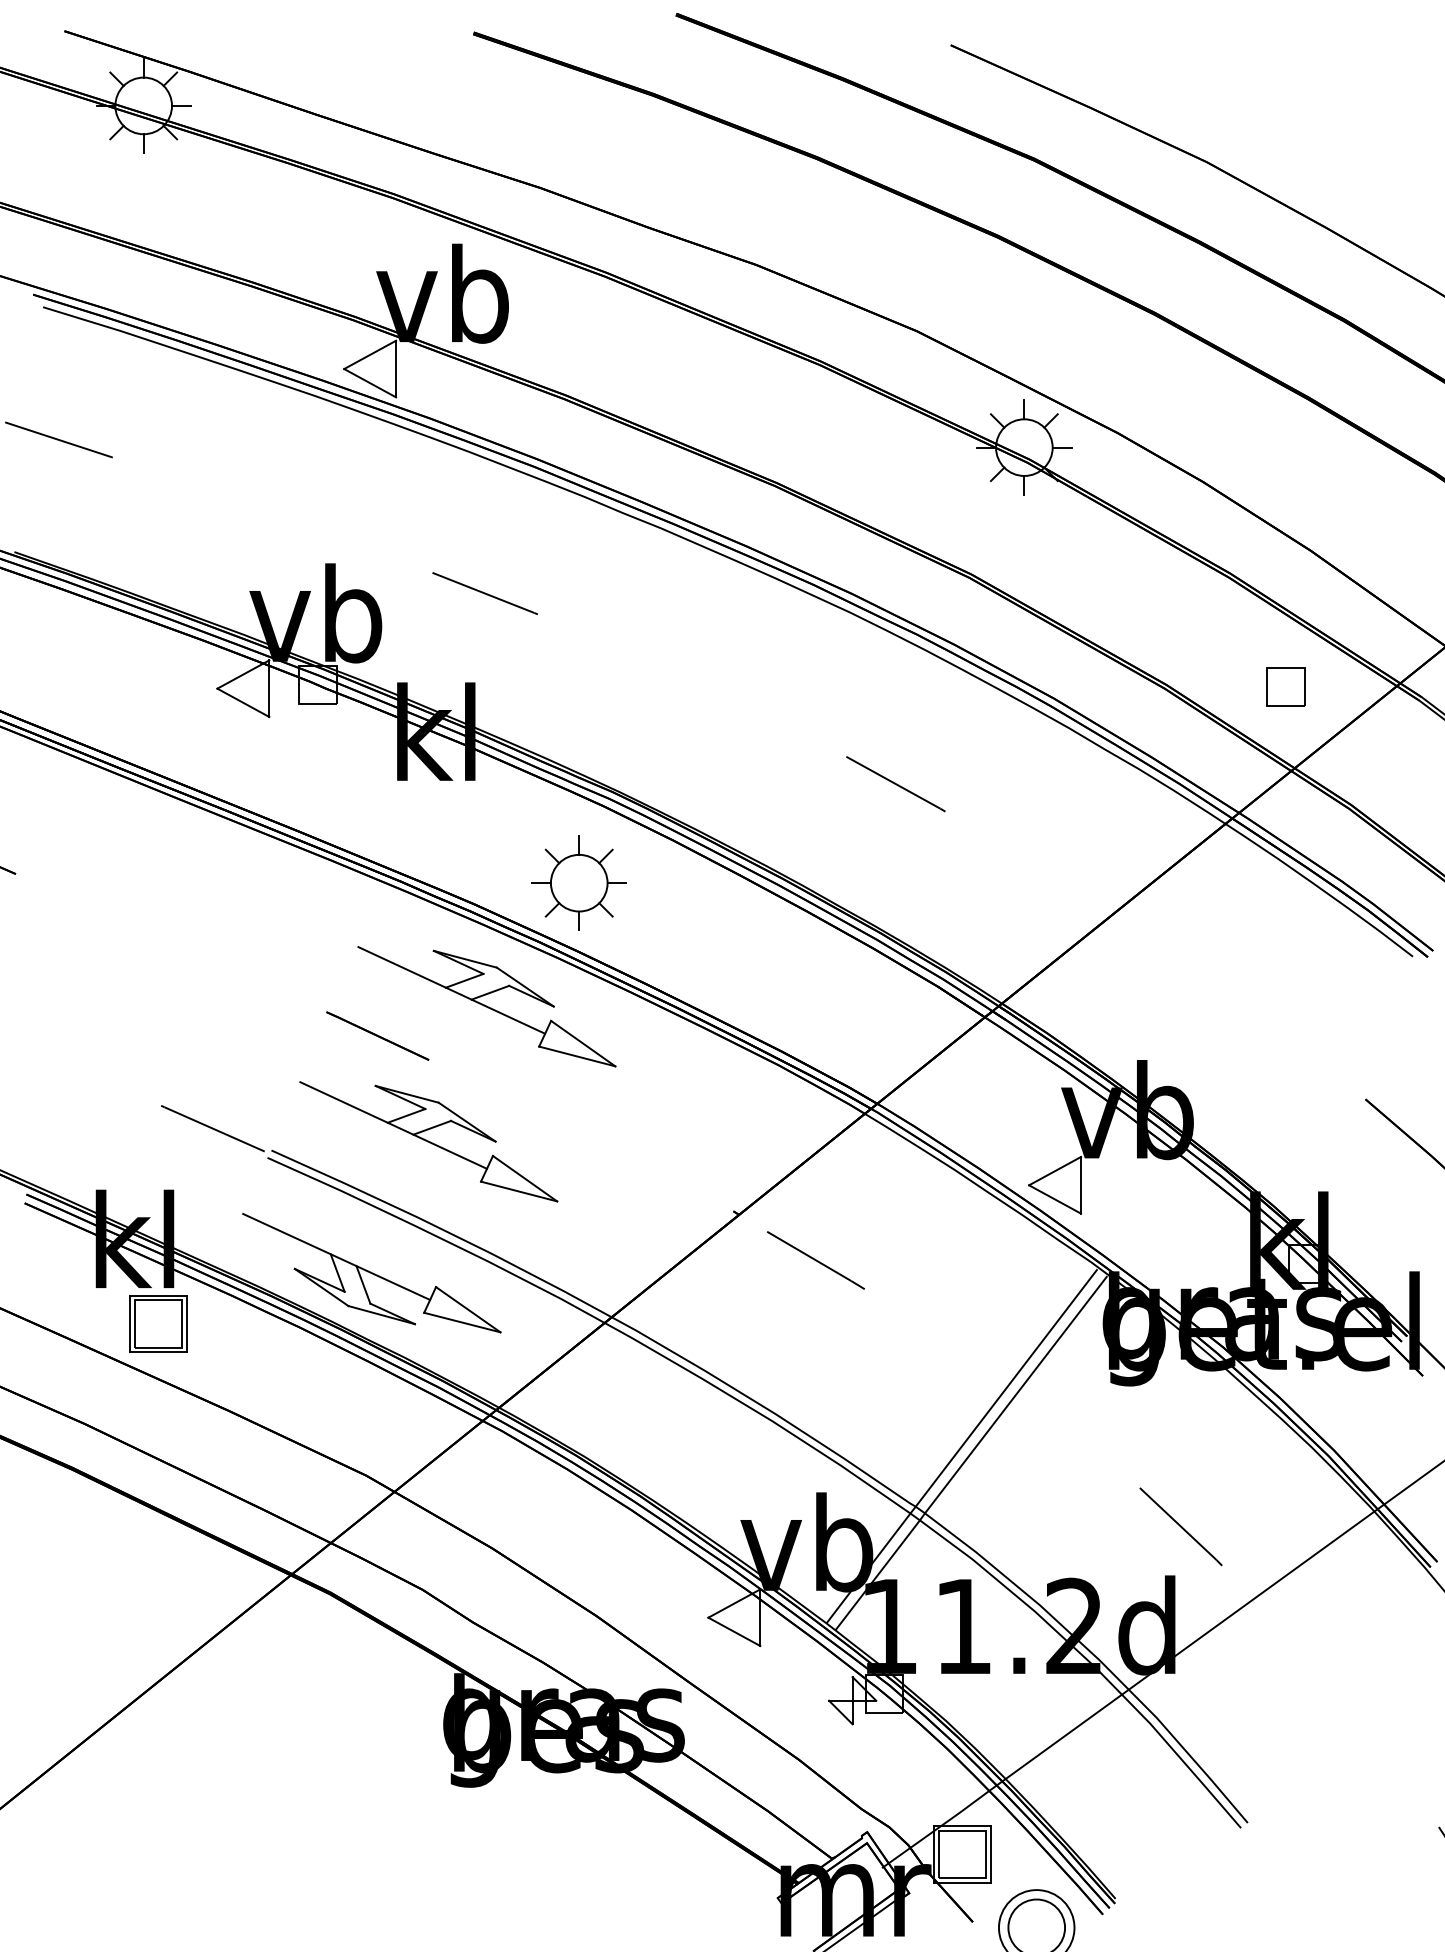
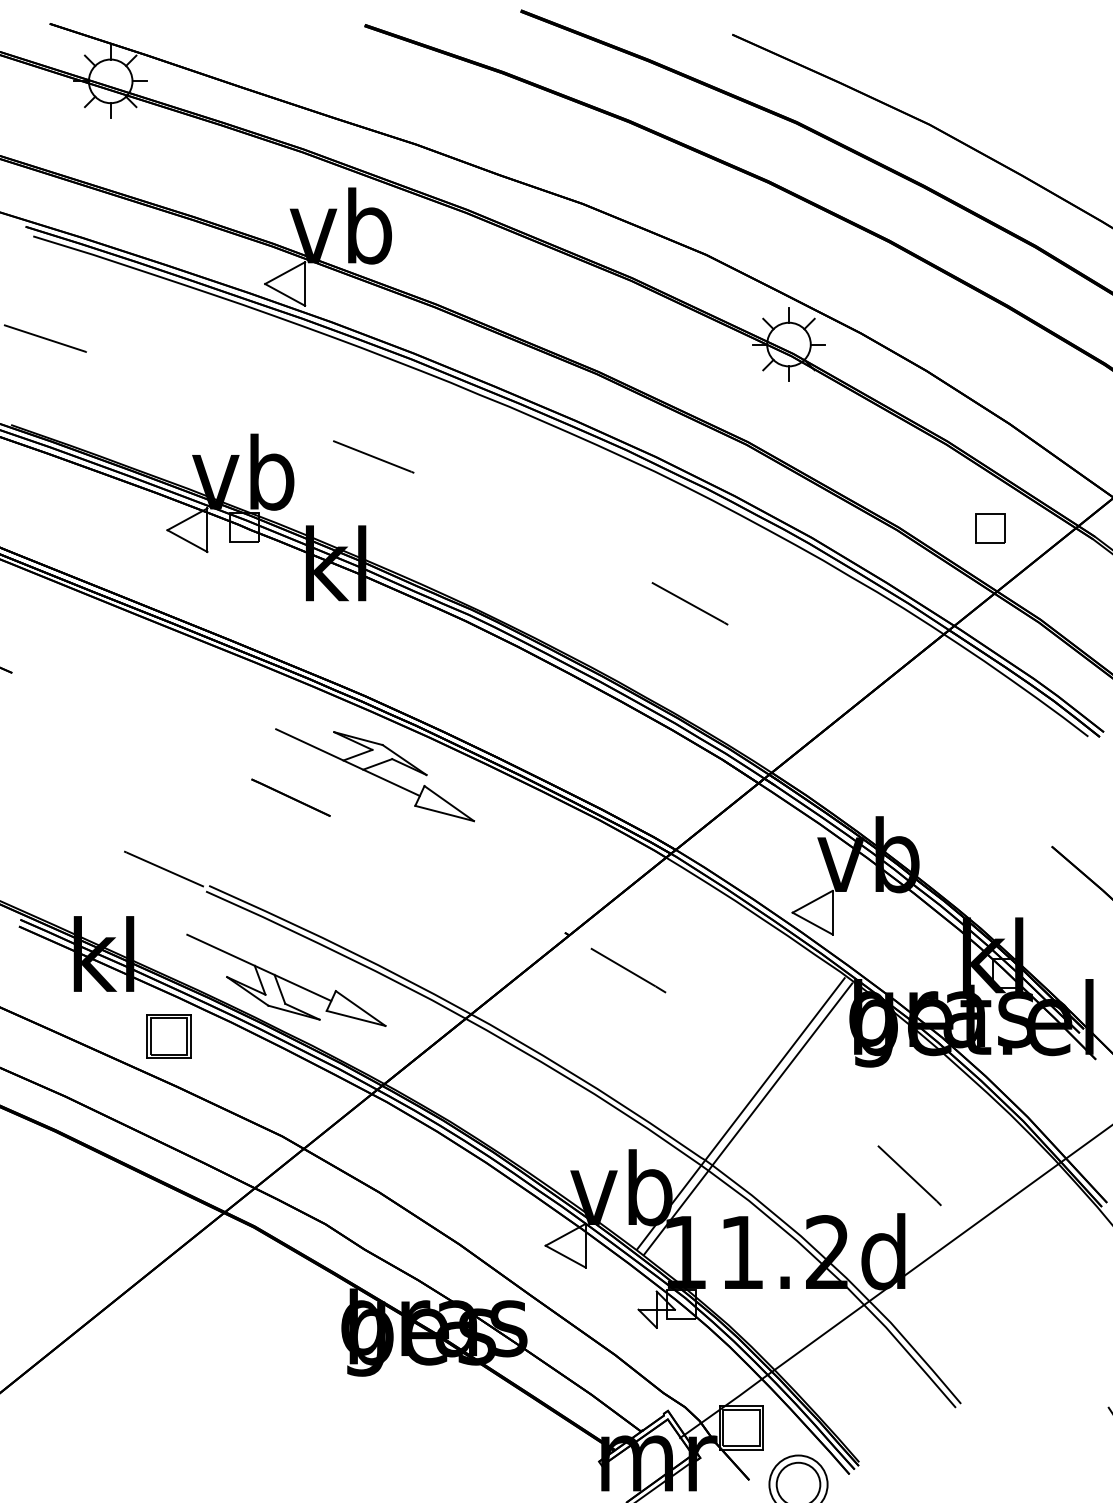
part: (578, 882) -> (445, 679), removed
part: (428, 1141) -> (330, 878), removed
part: (158, 1323) -> (169, 1036), moved

